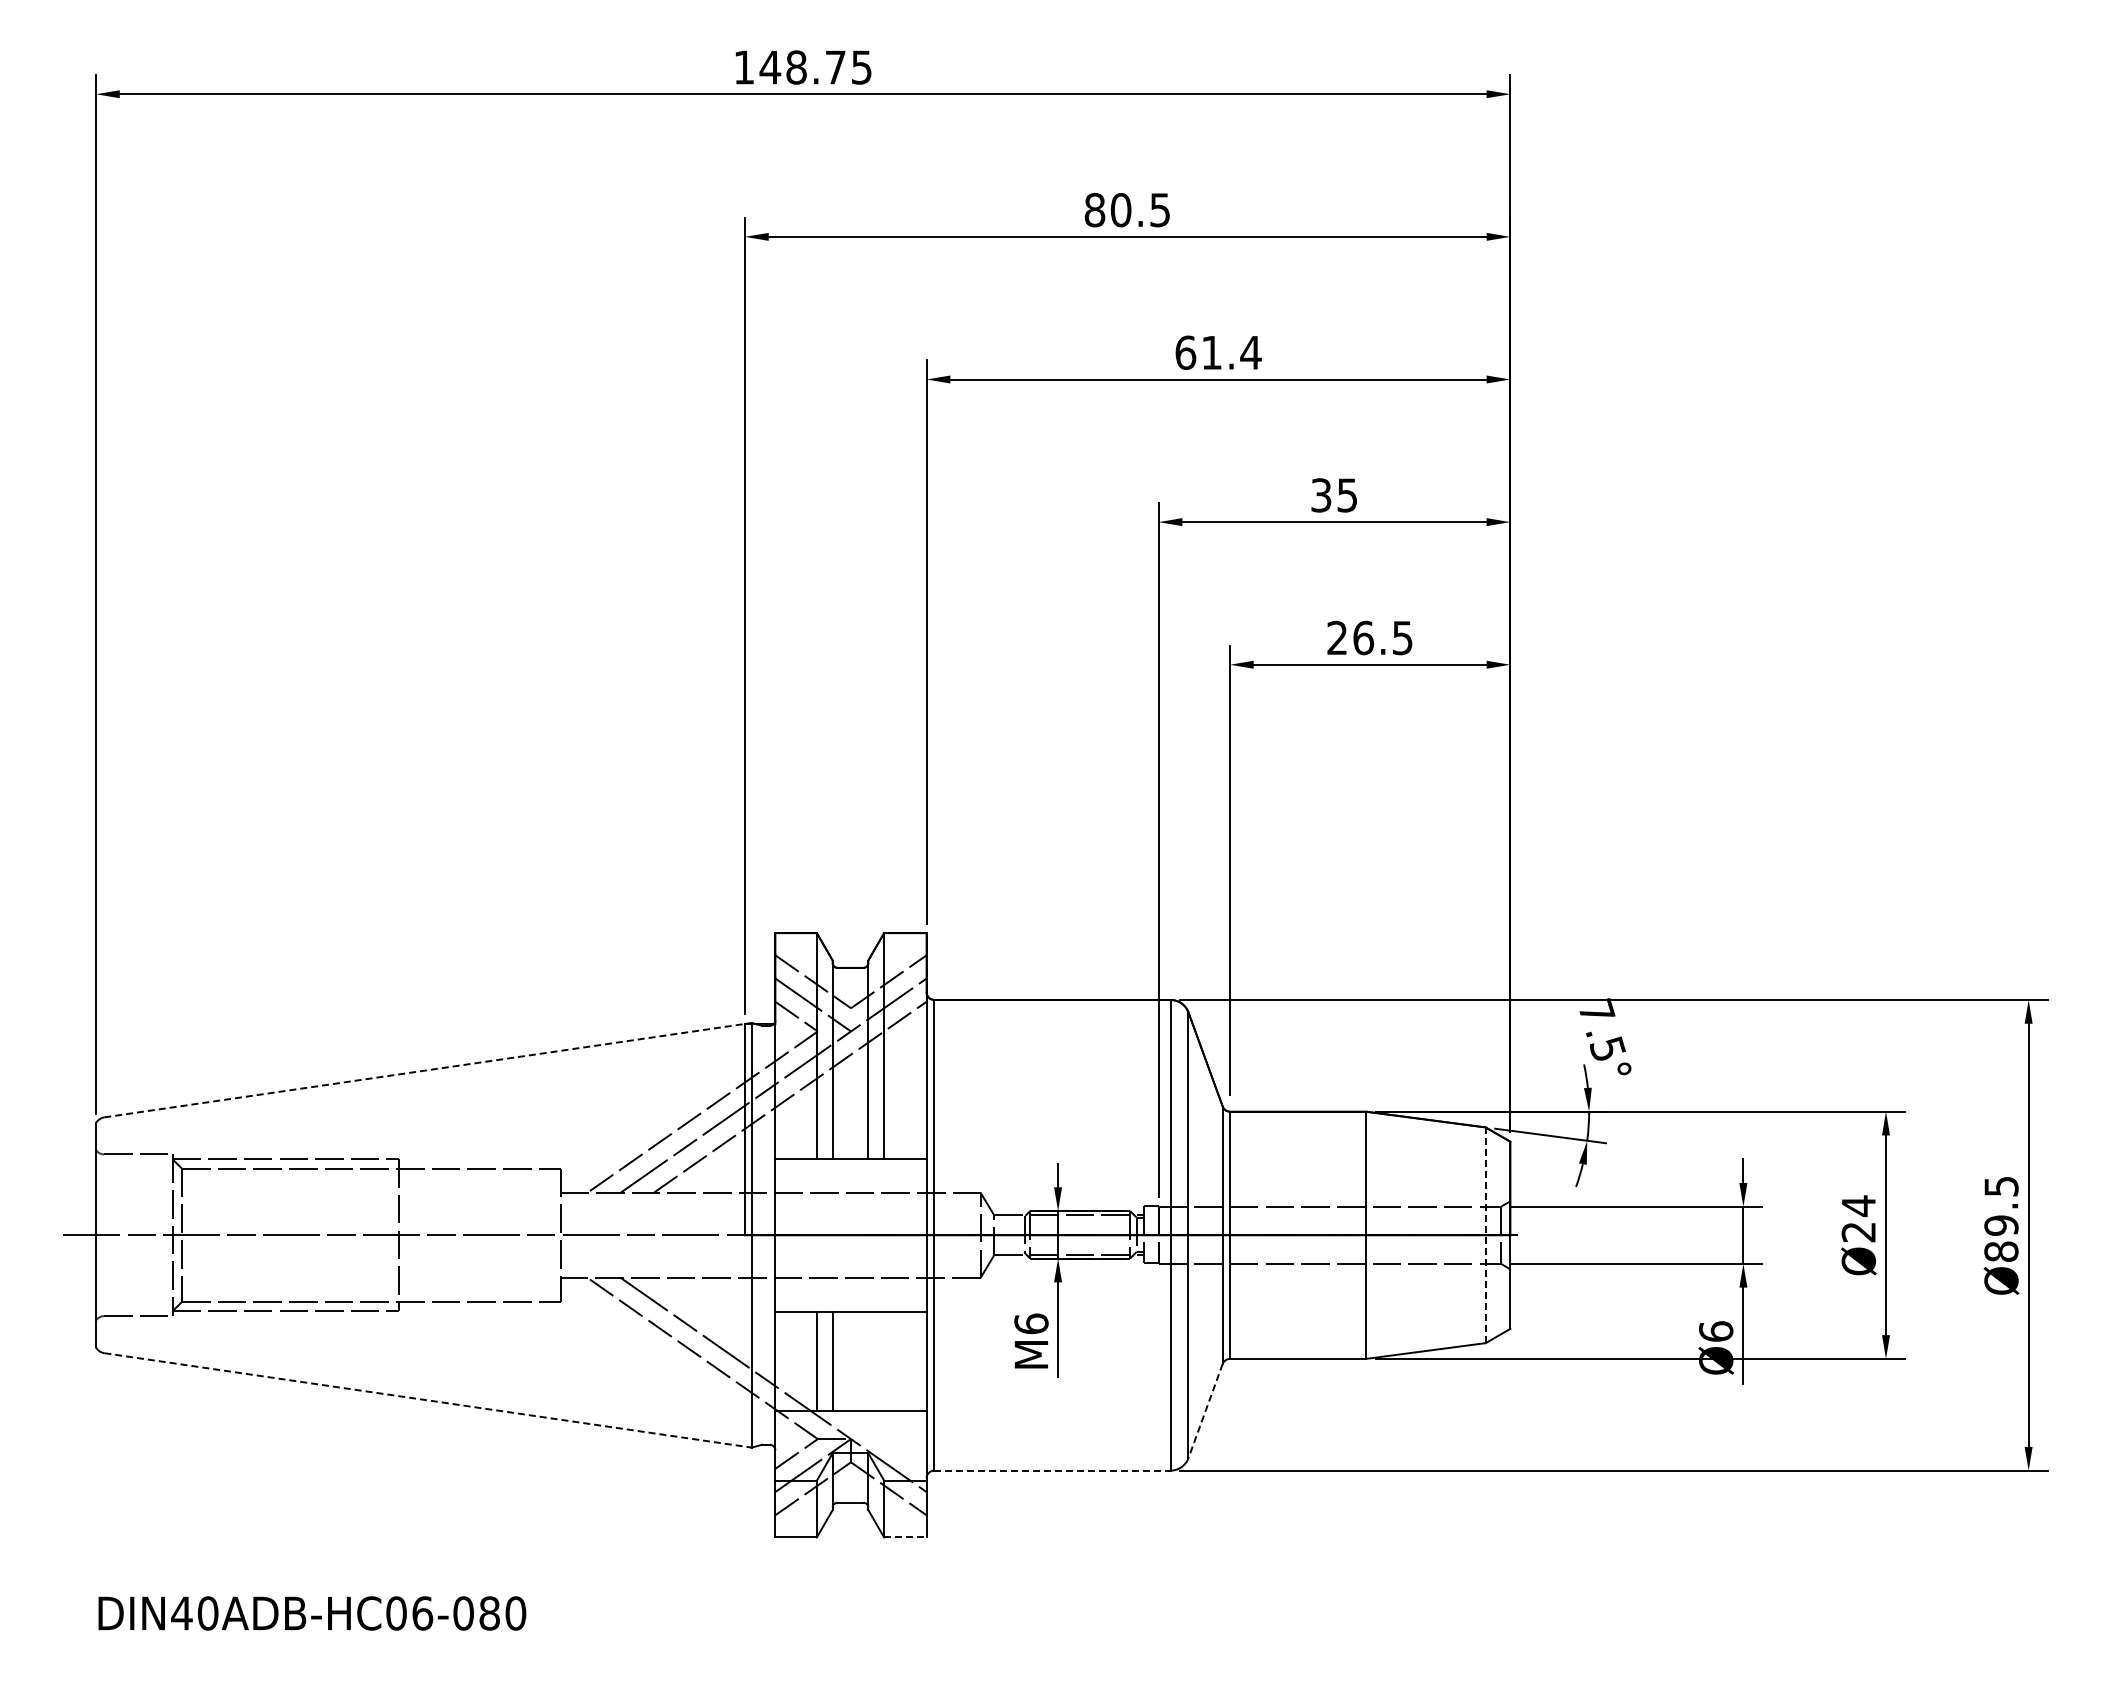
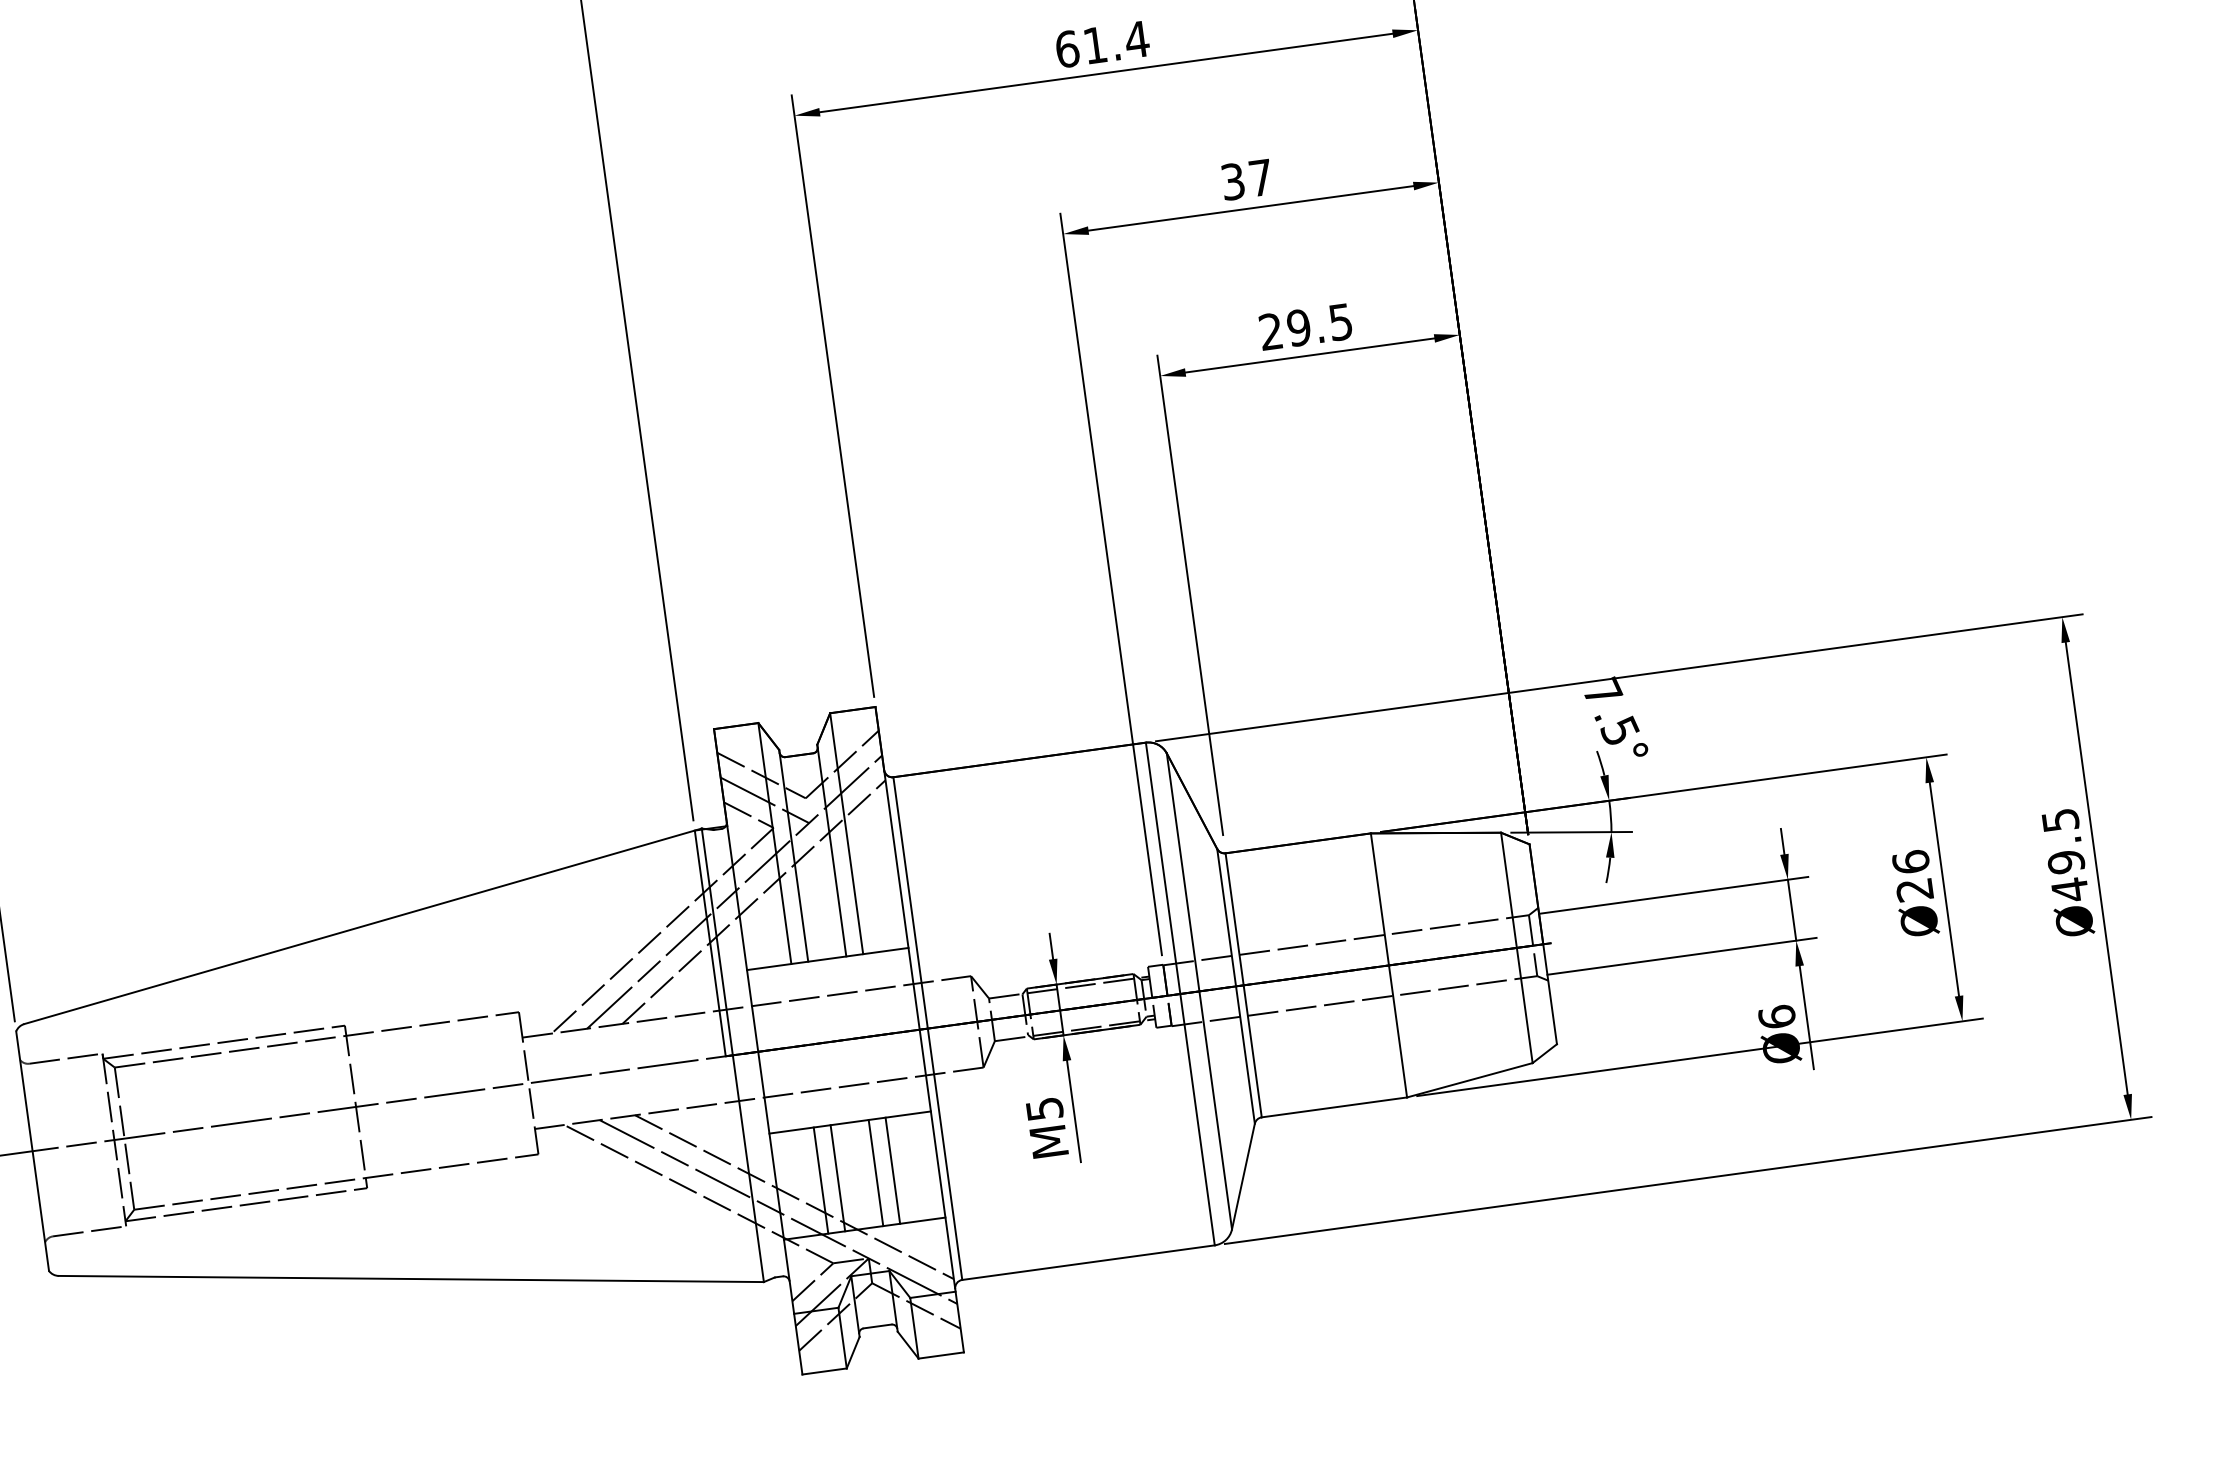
text: (1347, 495) -> (1261, 178), 35 -> 37
text: (1363, 637) -> (1298, 327), 26.5 -> 29.5
line: (428, 1070) -> (363, 926), dashed -> solid
text: (1858, 1206) -> (1910, 862), Ø24 -> Ø26
line: (1485, 1235) -> (1516, 948), dashed -> solid
text: (2001, 1251) -> (2070, 889), Ø89.5 -> Ø49.5
text: (1031, 1323) -> (1044, 1108), M6 -> M5
line: (868, 1361) -> (876, 1173), added
line: (884, 1361) -> (893, 1170), added
line: (790, 1373) -> (794, 1197), added
line: (428, 1400) -> (411, 1279), dashed -> solid
line: (1205, 1411) -> (1243, 1177), dashed -> solid
line: (1052, 1470) -> (1088, 1262), dashed -> solid
line: (905, 1537) -> (941, 1355), dashed -> solid

